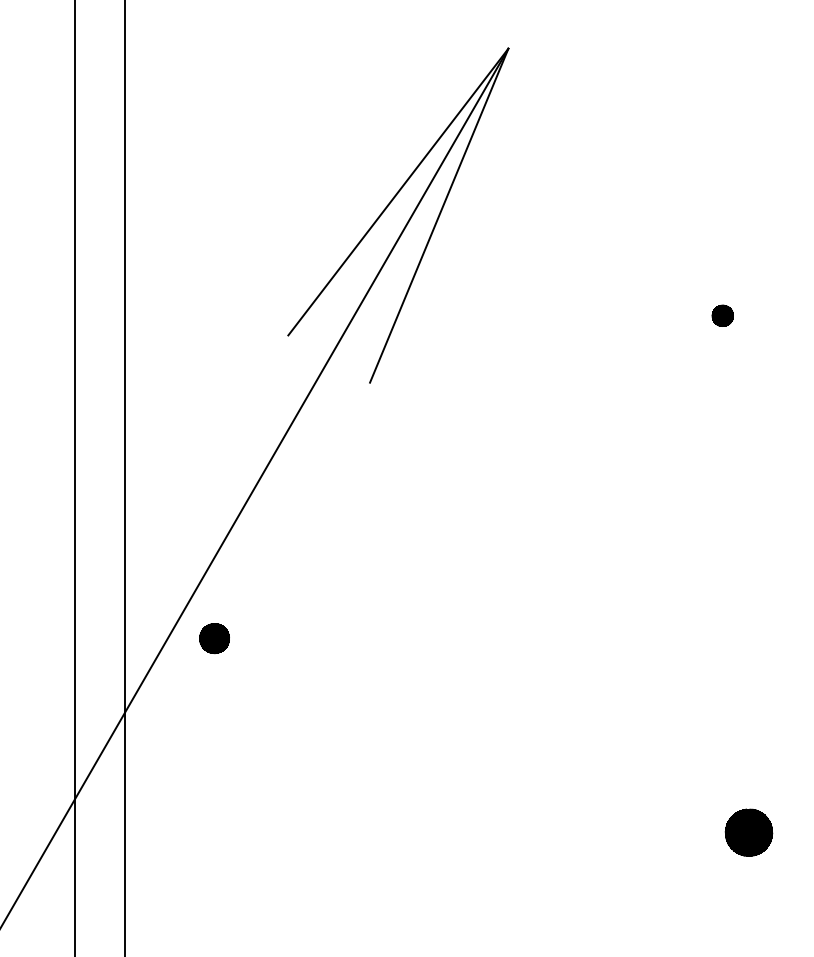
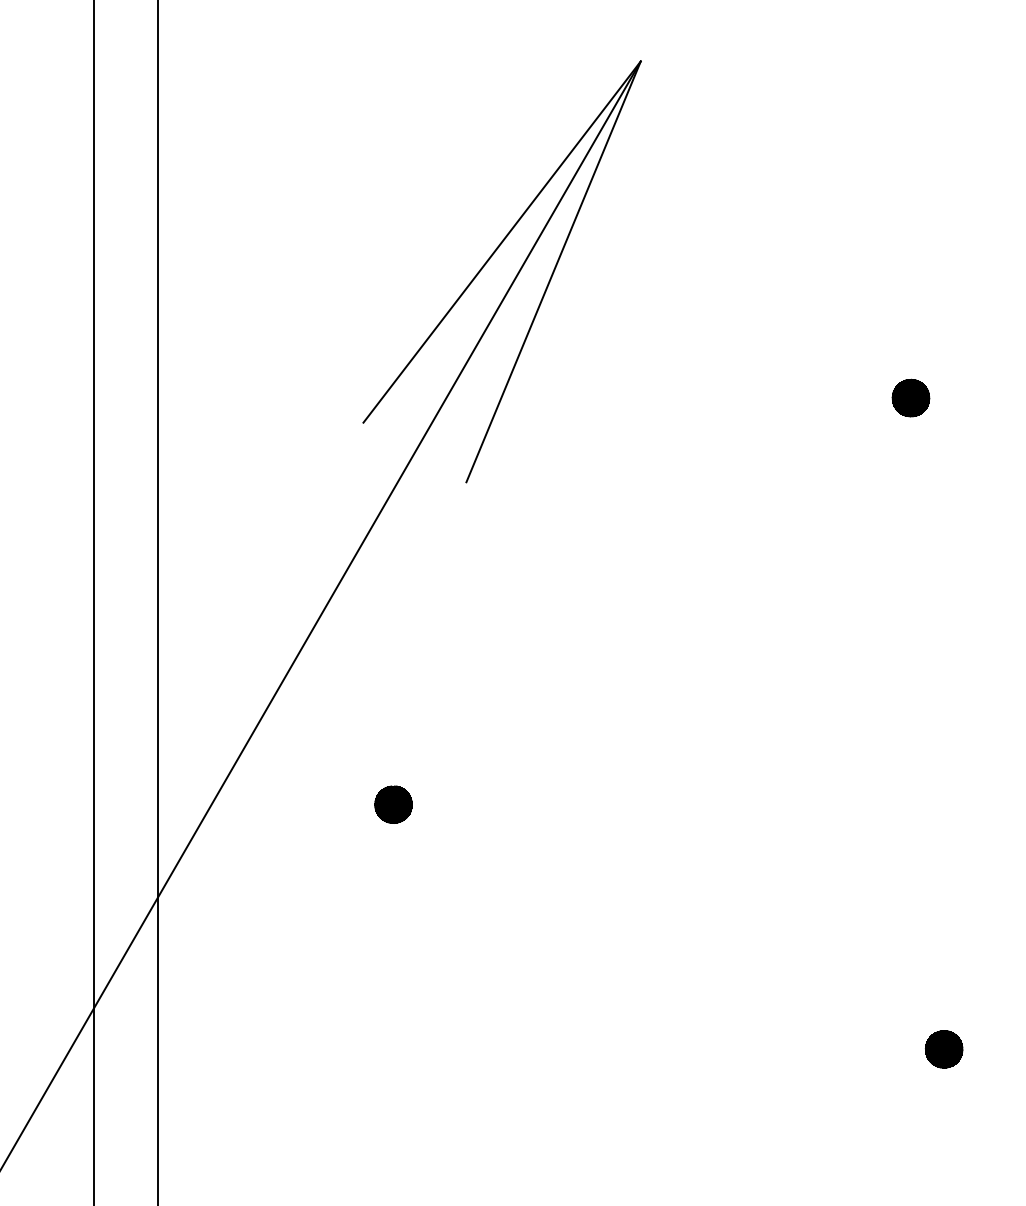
part: (722, 315) -> (910, 397), size x1.43
part: (214, 638) -> (393, 804), moved
part: (749, 832) -> (944, 1049), size x0.62

